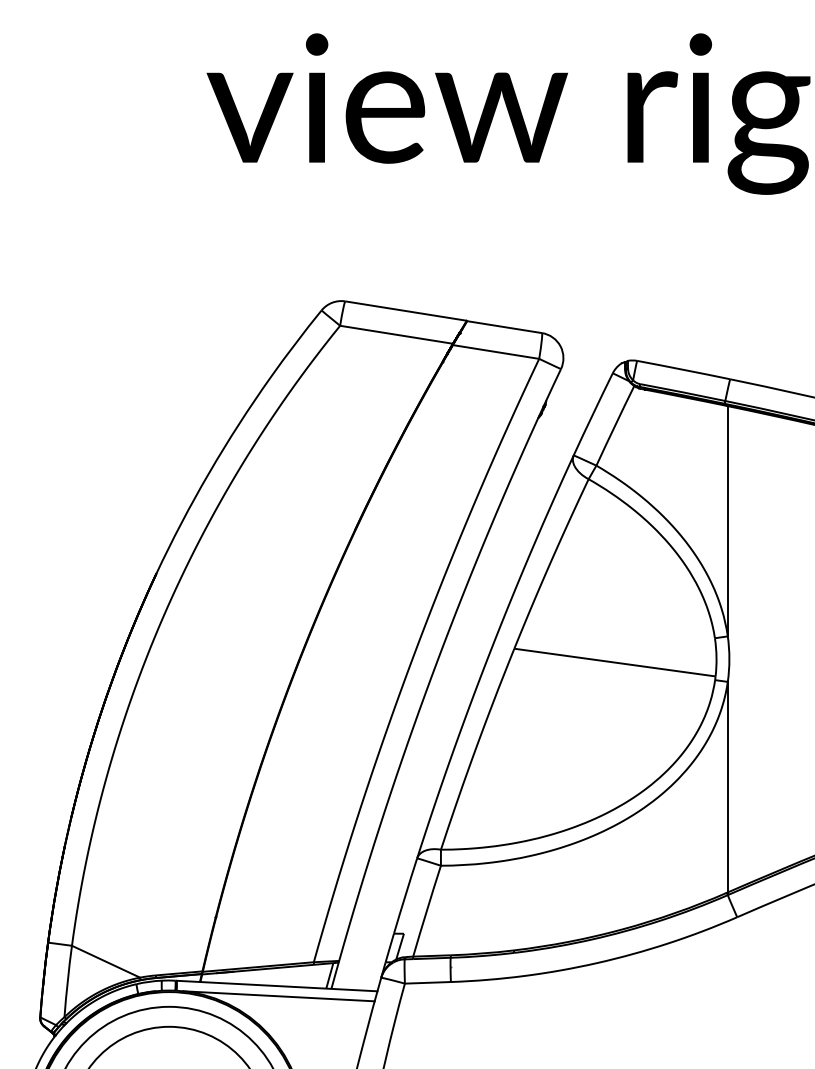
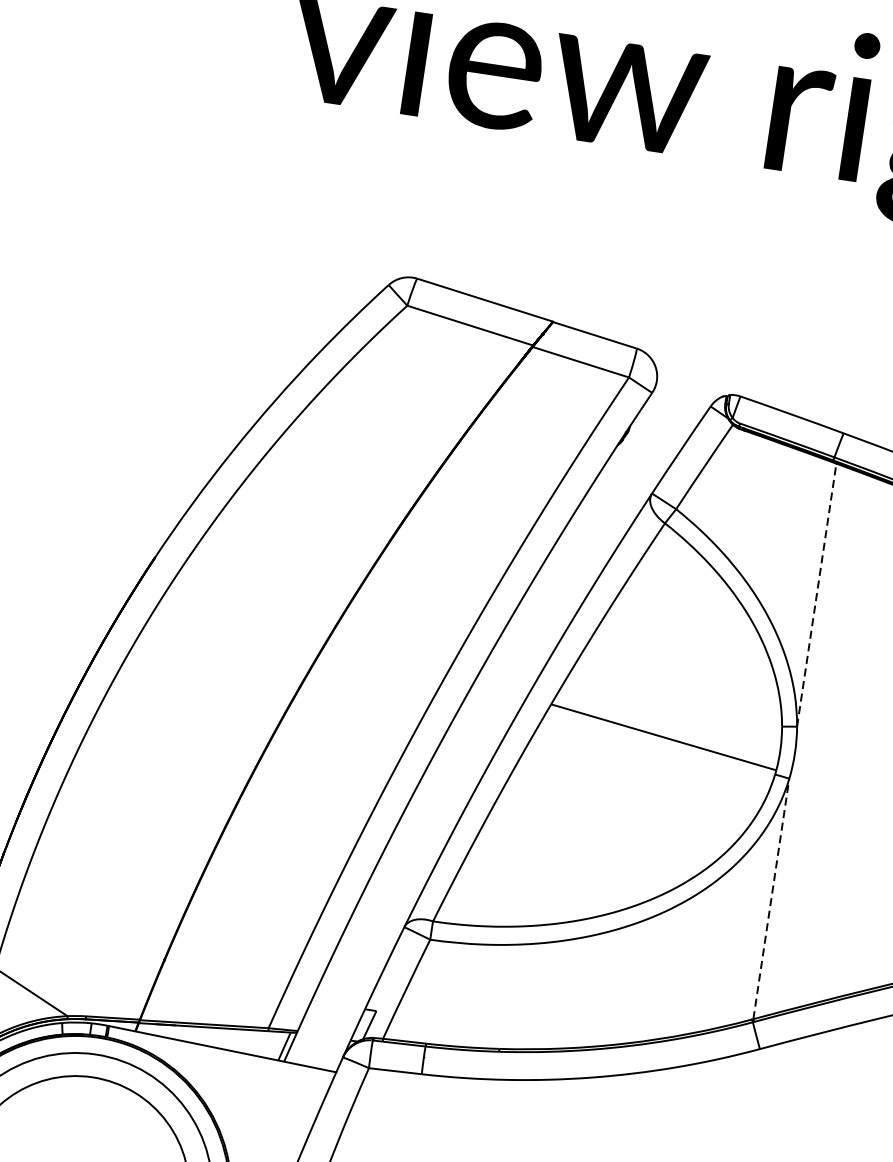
line: (727, 520) -> (816, 594), solid -> dashed
line: (727, 786) -> (771, 898), solid -> dashed
line: (278, 996) -> (222, 1061), removed

